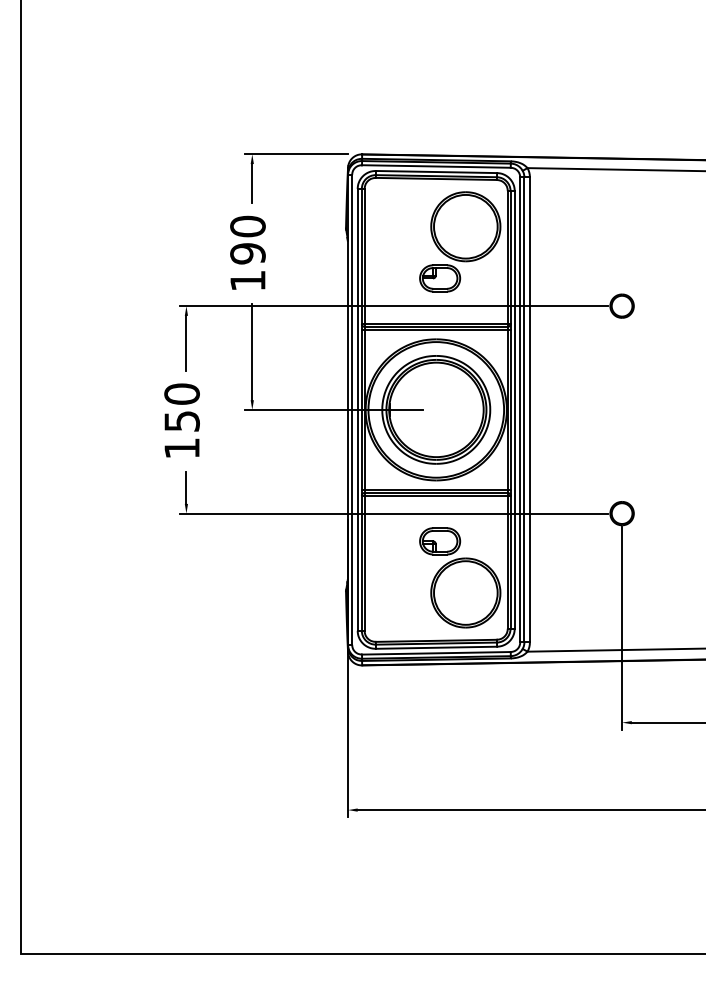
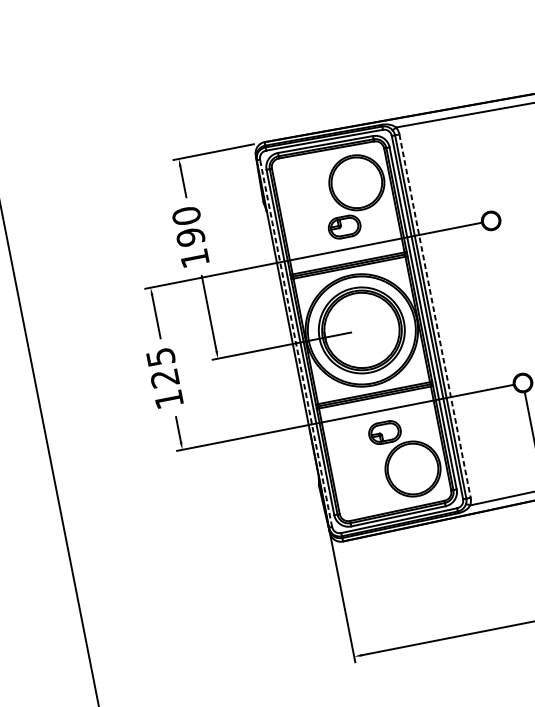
text: (181, 407) -> (162, 367), 150 -> 125
line: (352, 409) -> (296, 342), solid -> dashed
line: (529, 410) -> (434, 316), solid -> dashed

